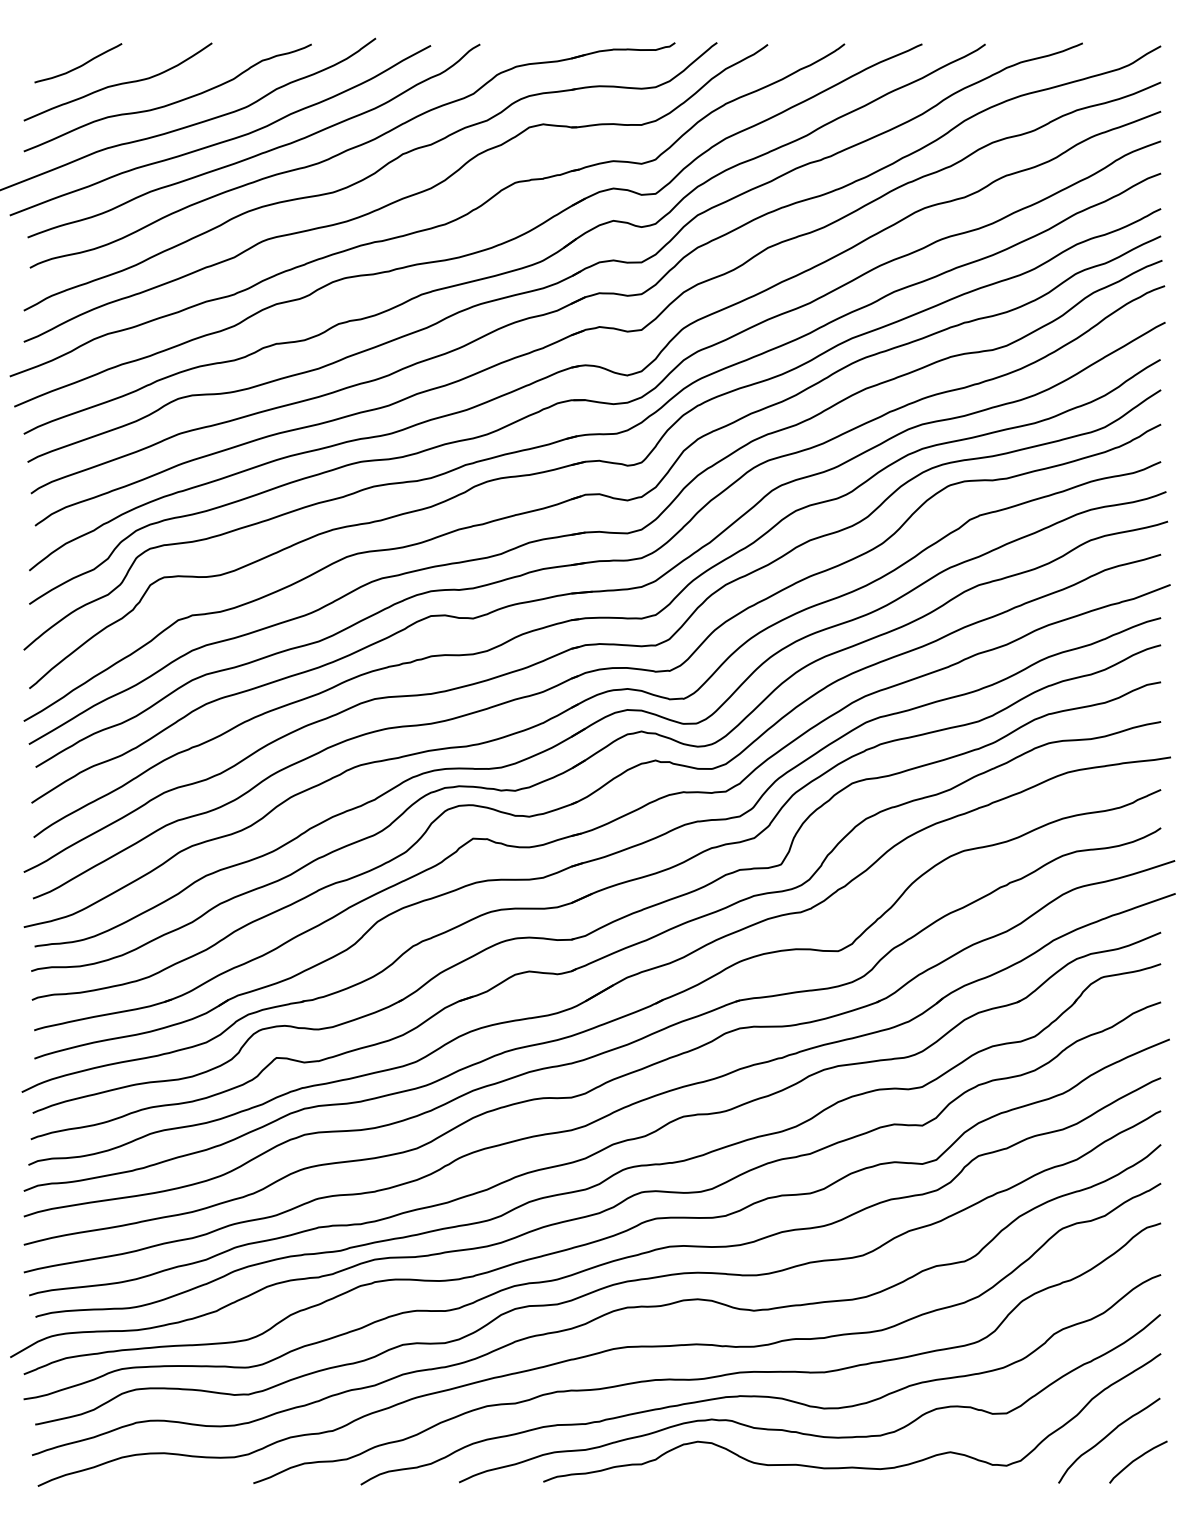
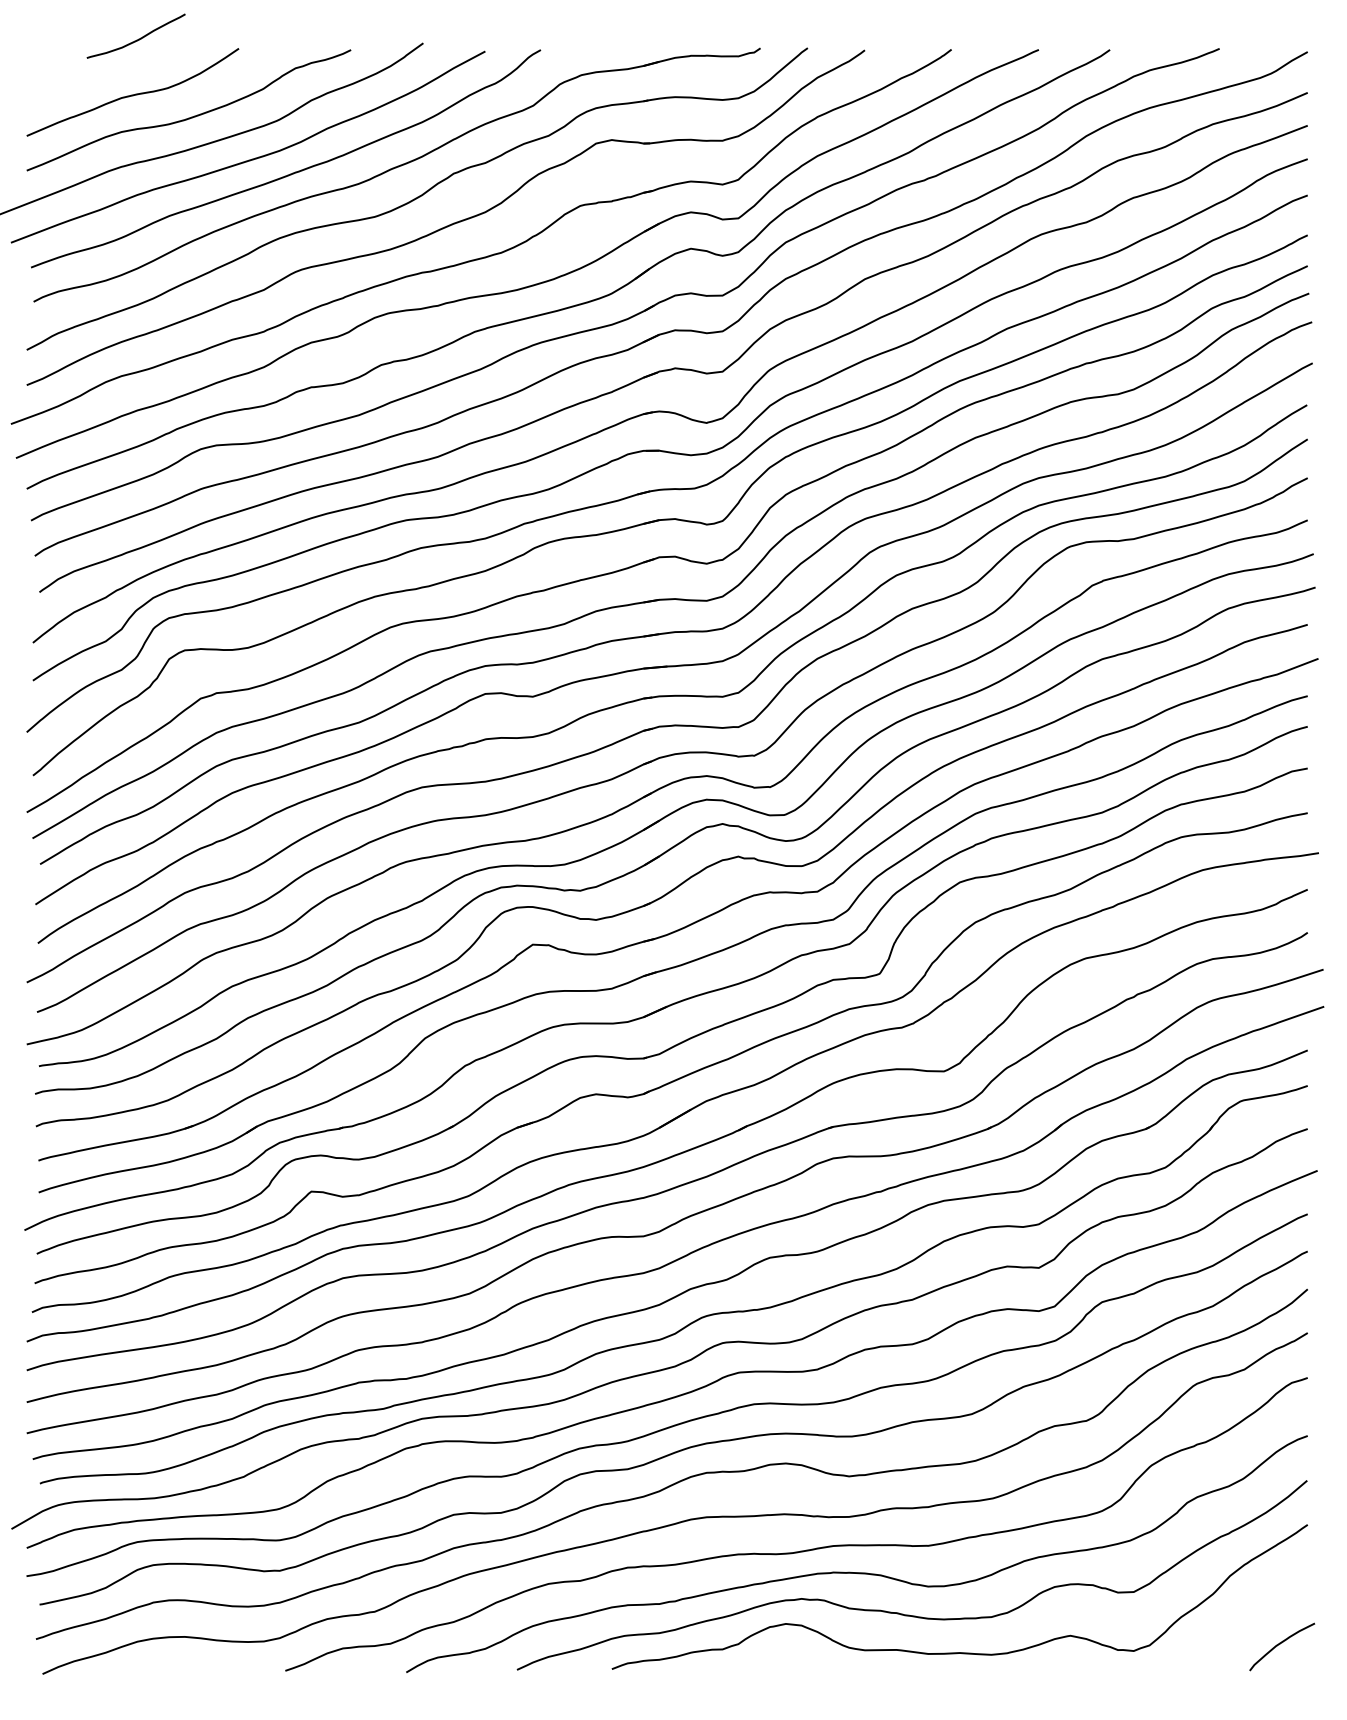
curve: (78, 66) -> (136, 39), moved
curve: (1106, 1437) -> (1246, 1619), removed

